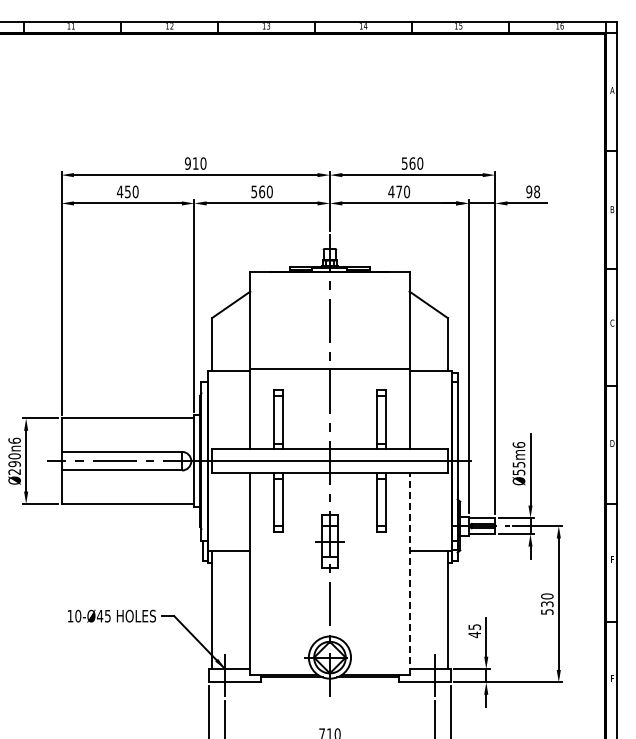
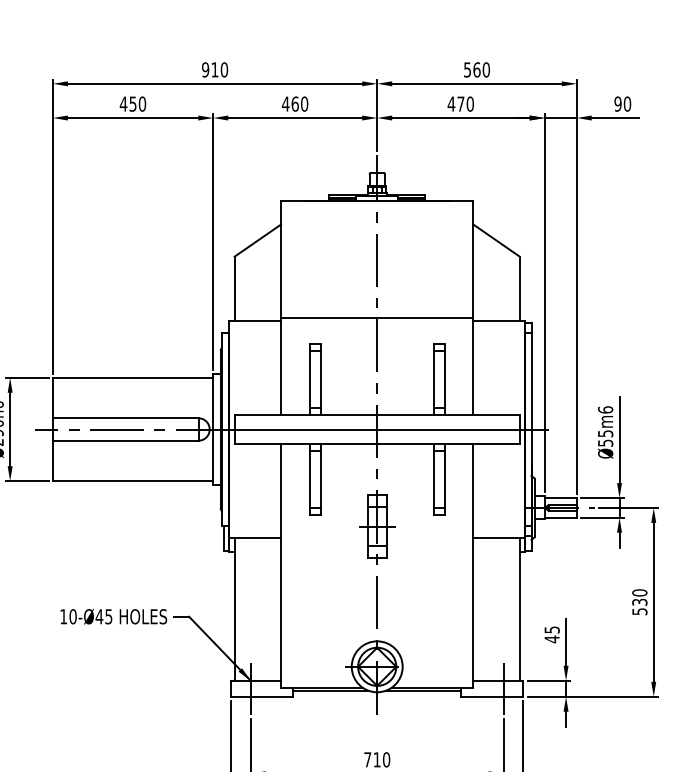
text: (254, 191) -> (286, 103), 560 -> 460
text: (537, 191) -> (627, 103), 98 -> 90
line: (409, 573) -> (473, 565), dashed -> solid

